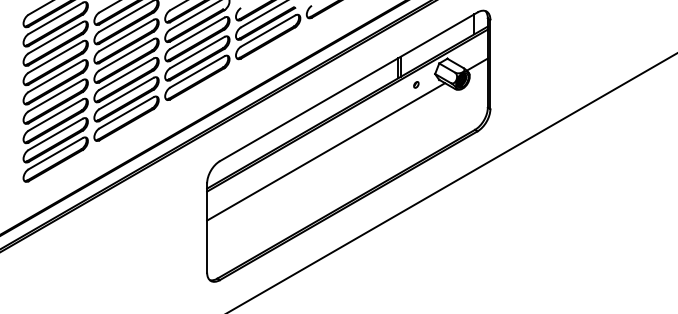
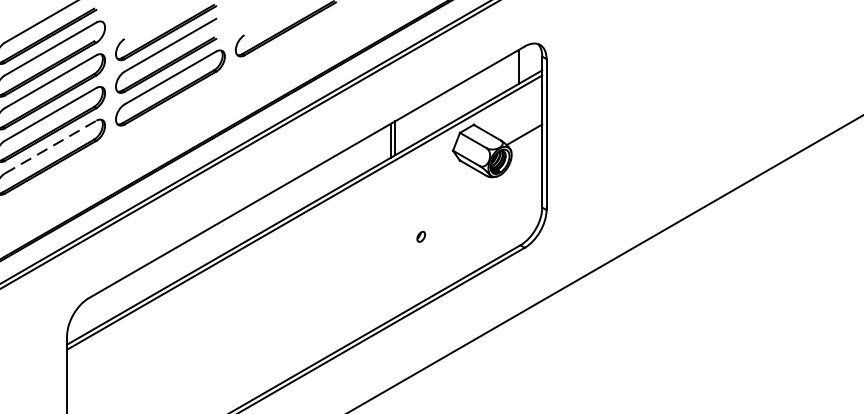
line: (197, 71) -> (50, 146), solid -> dashed
part: (416, 84) -> (421, 236), moved
line: (326, 151) -> (269, 281), removed

